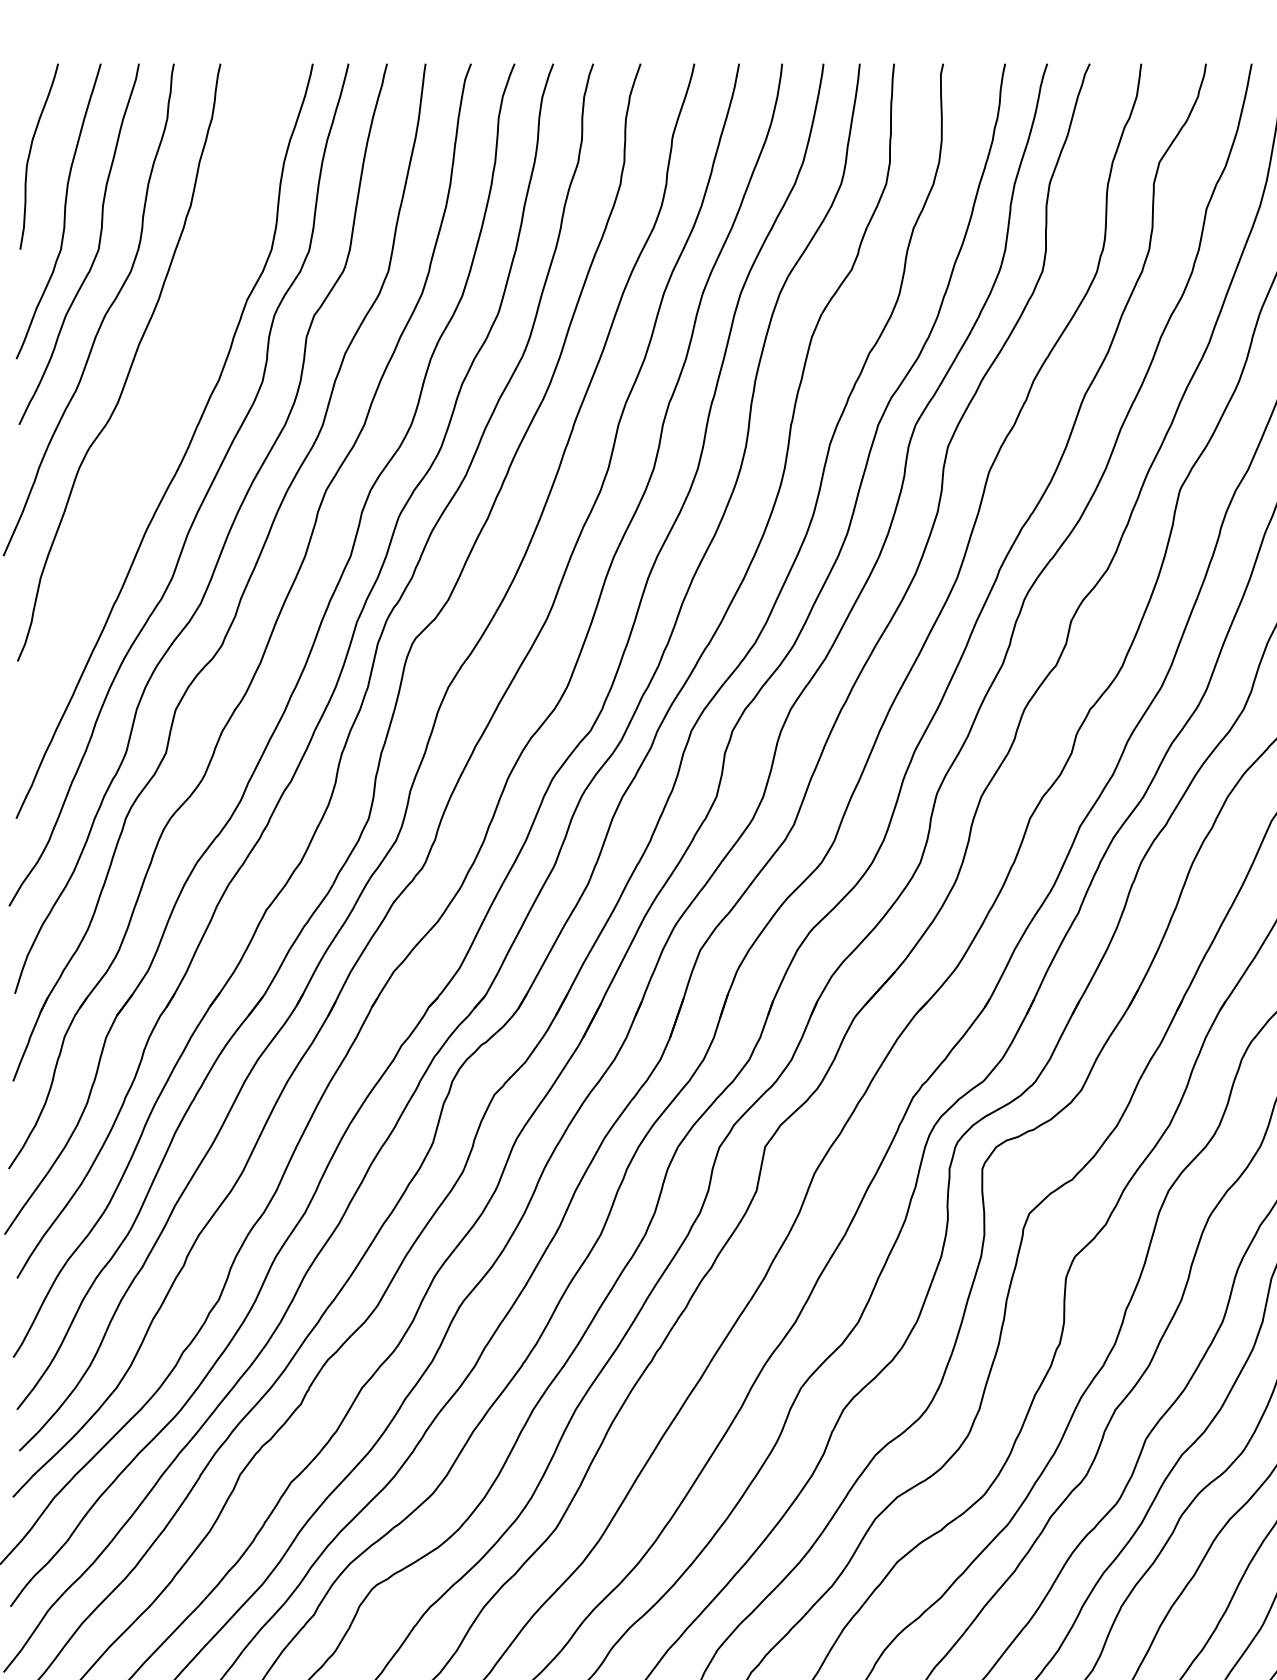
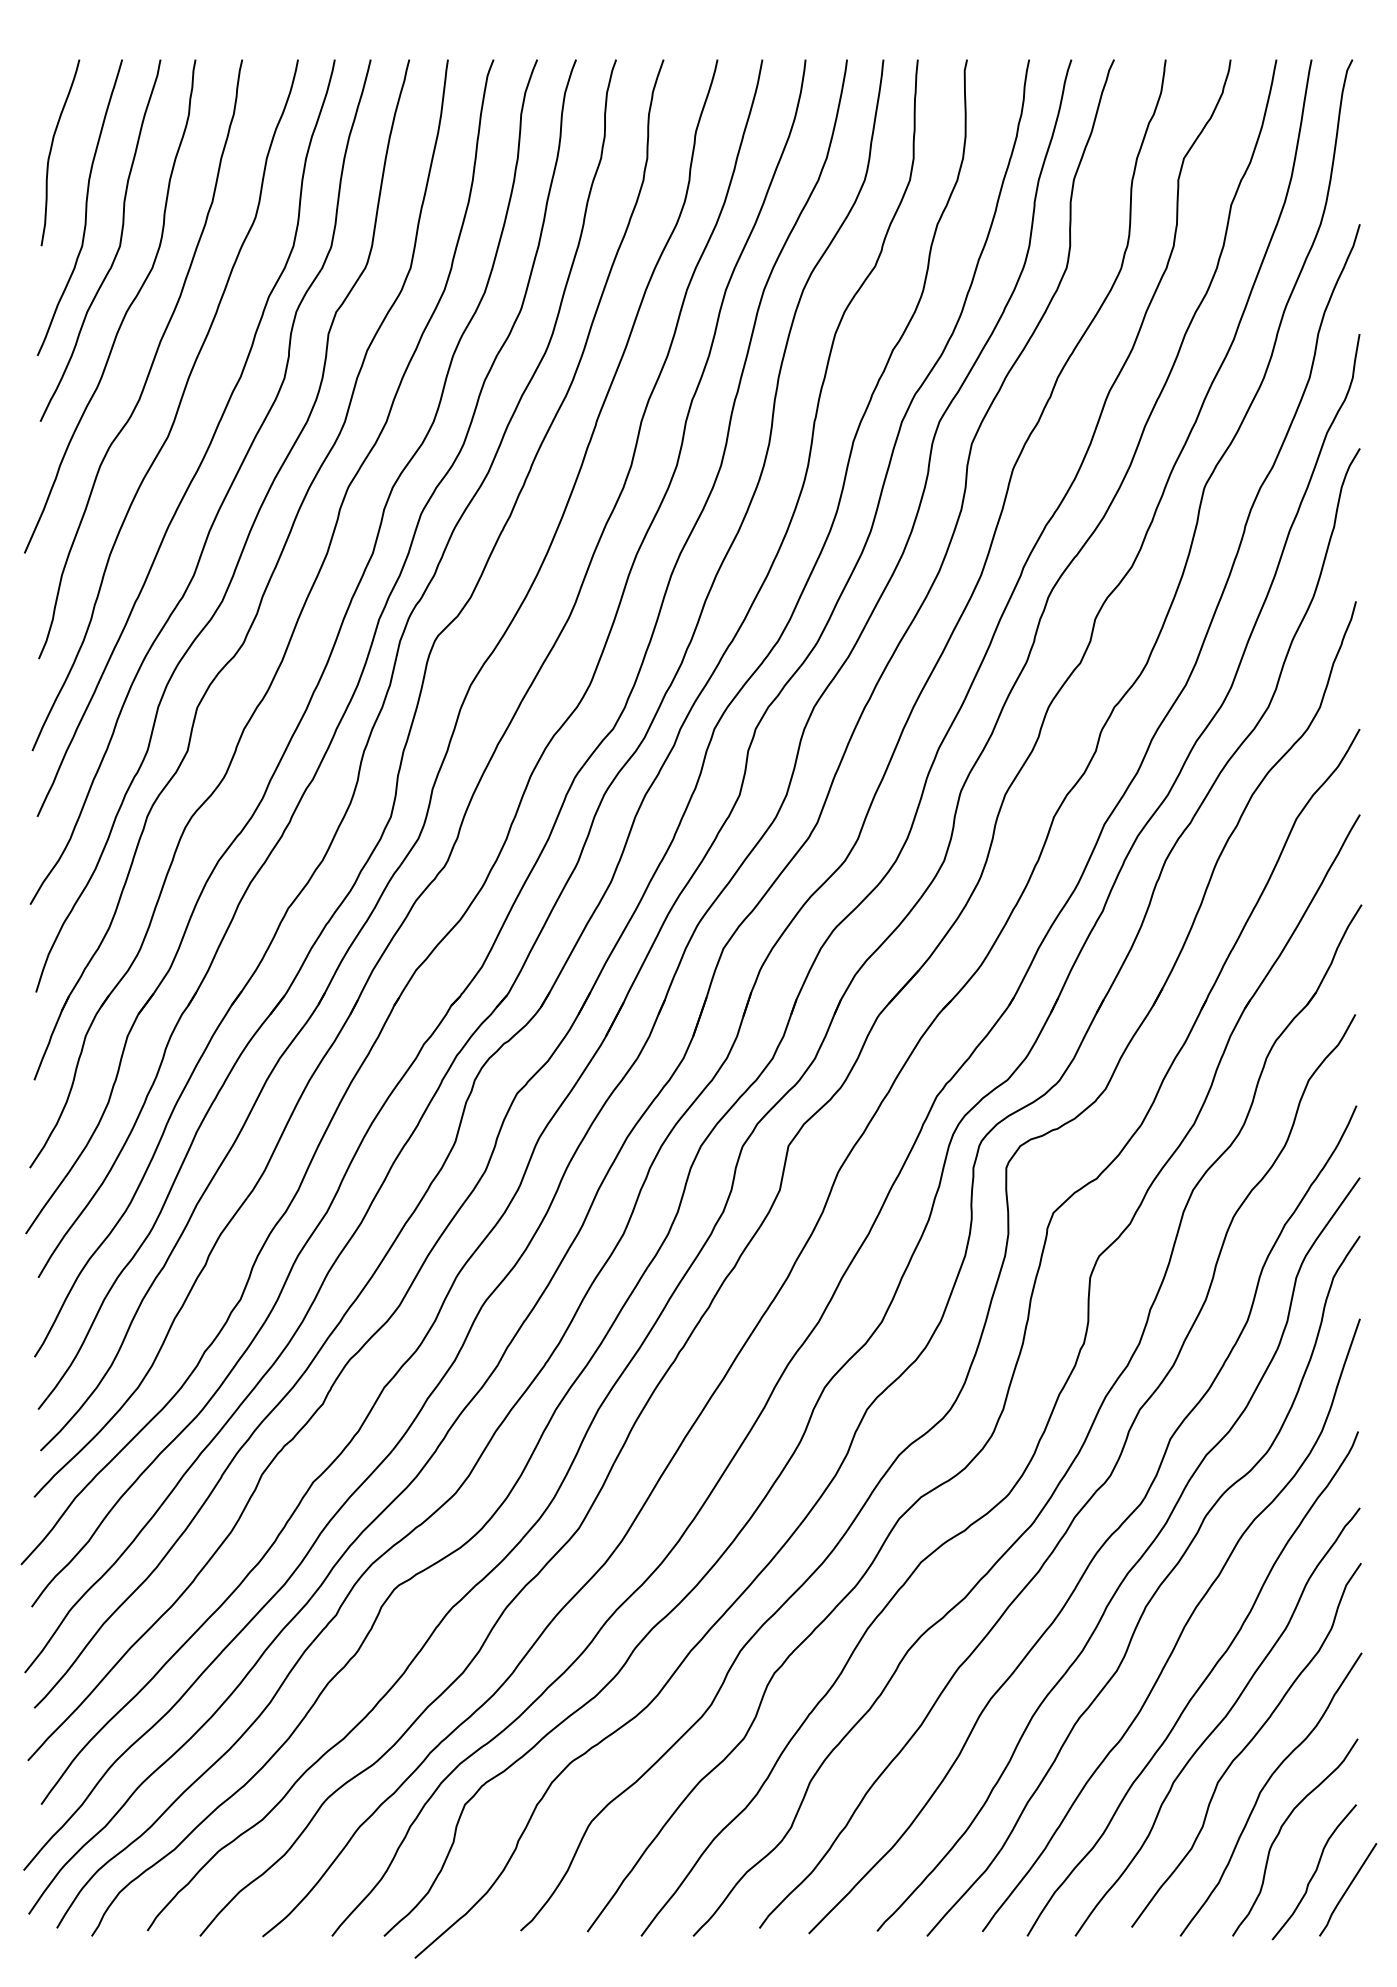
curve: (154, 413) -> (176, 410), added

